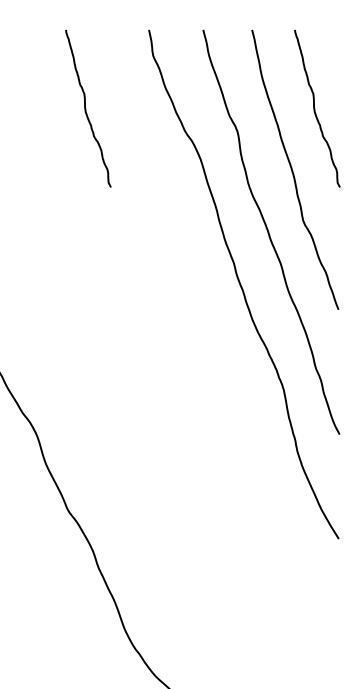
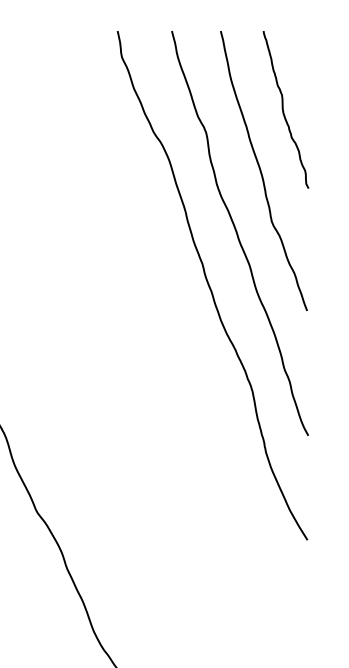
curve: (86, 108) -> (55, 109), removed

